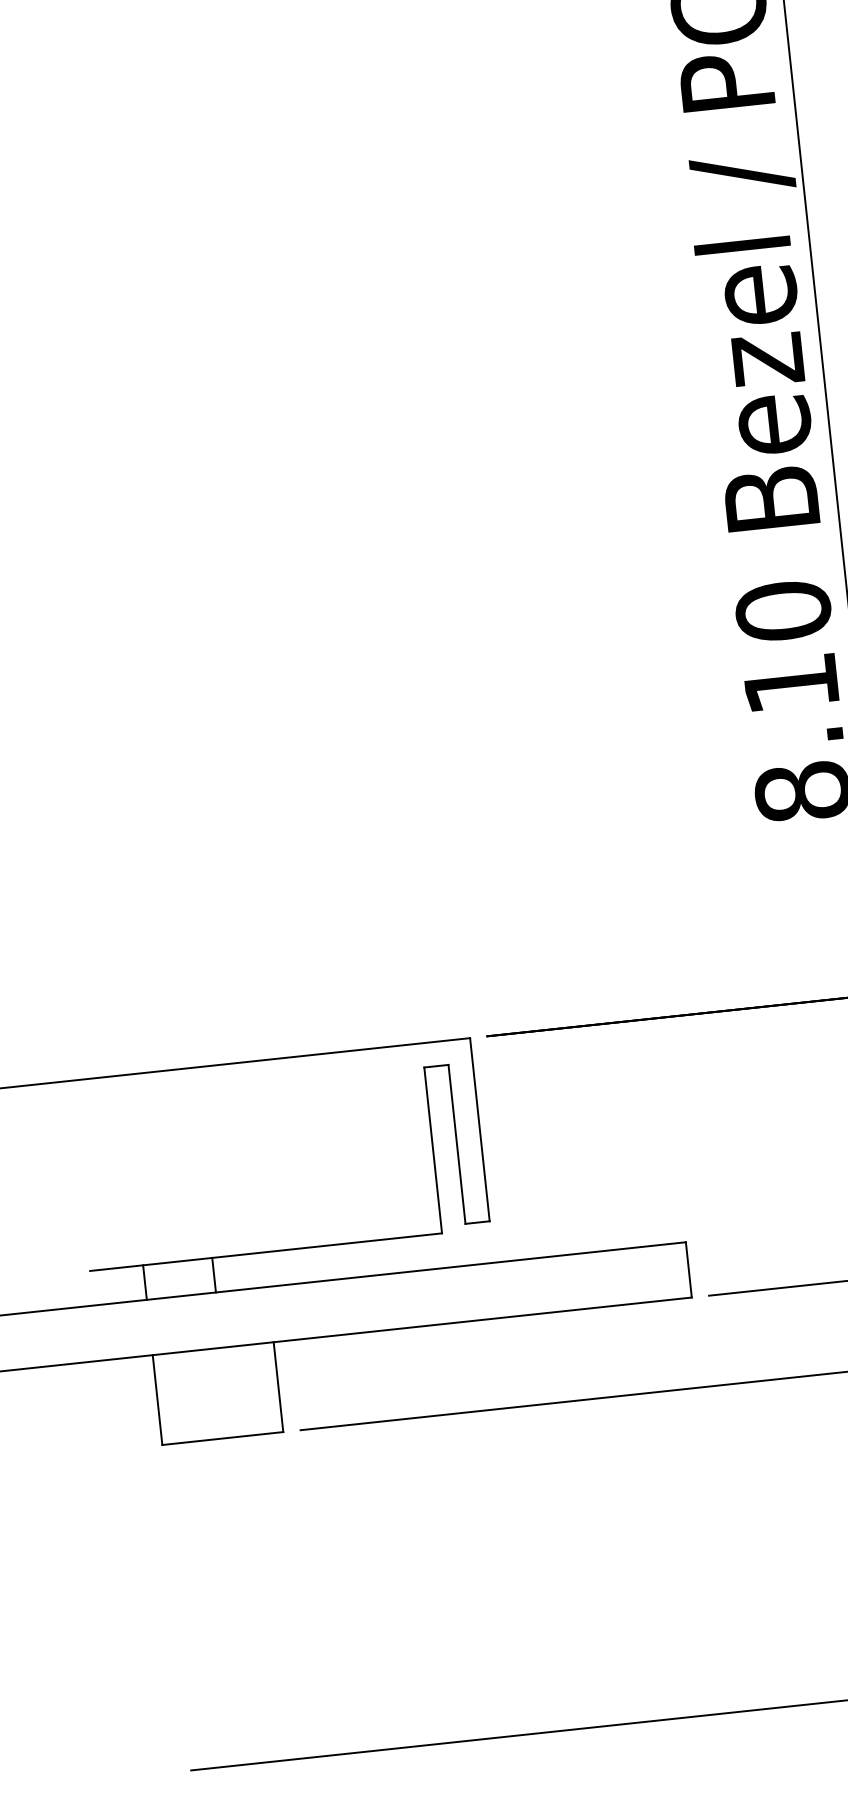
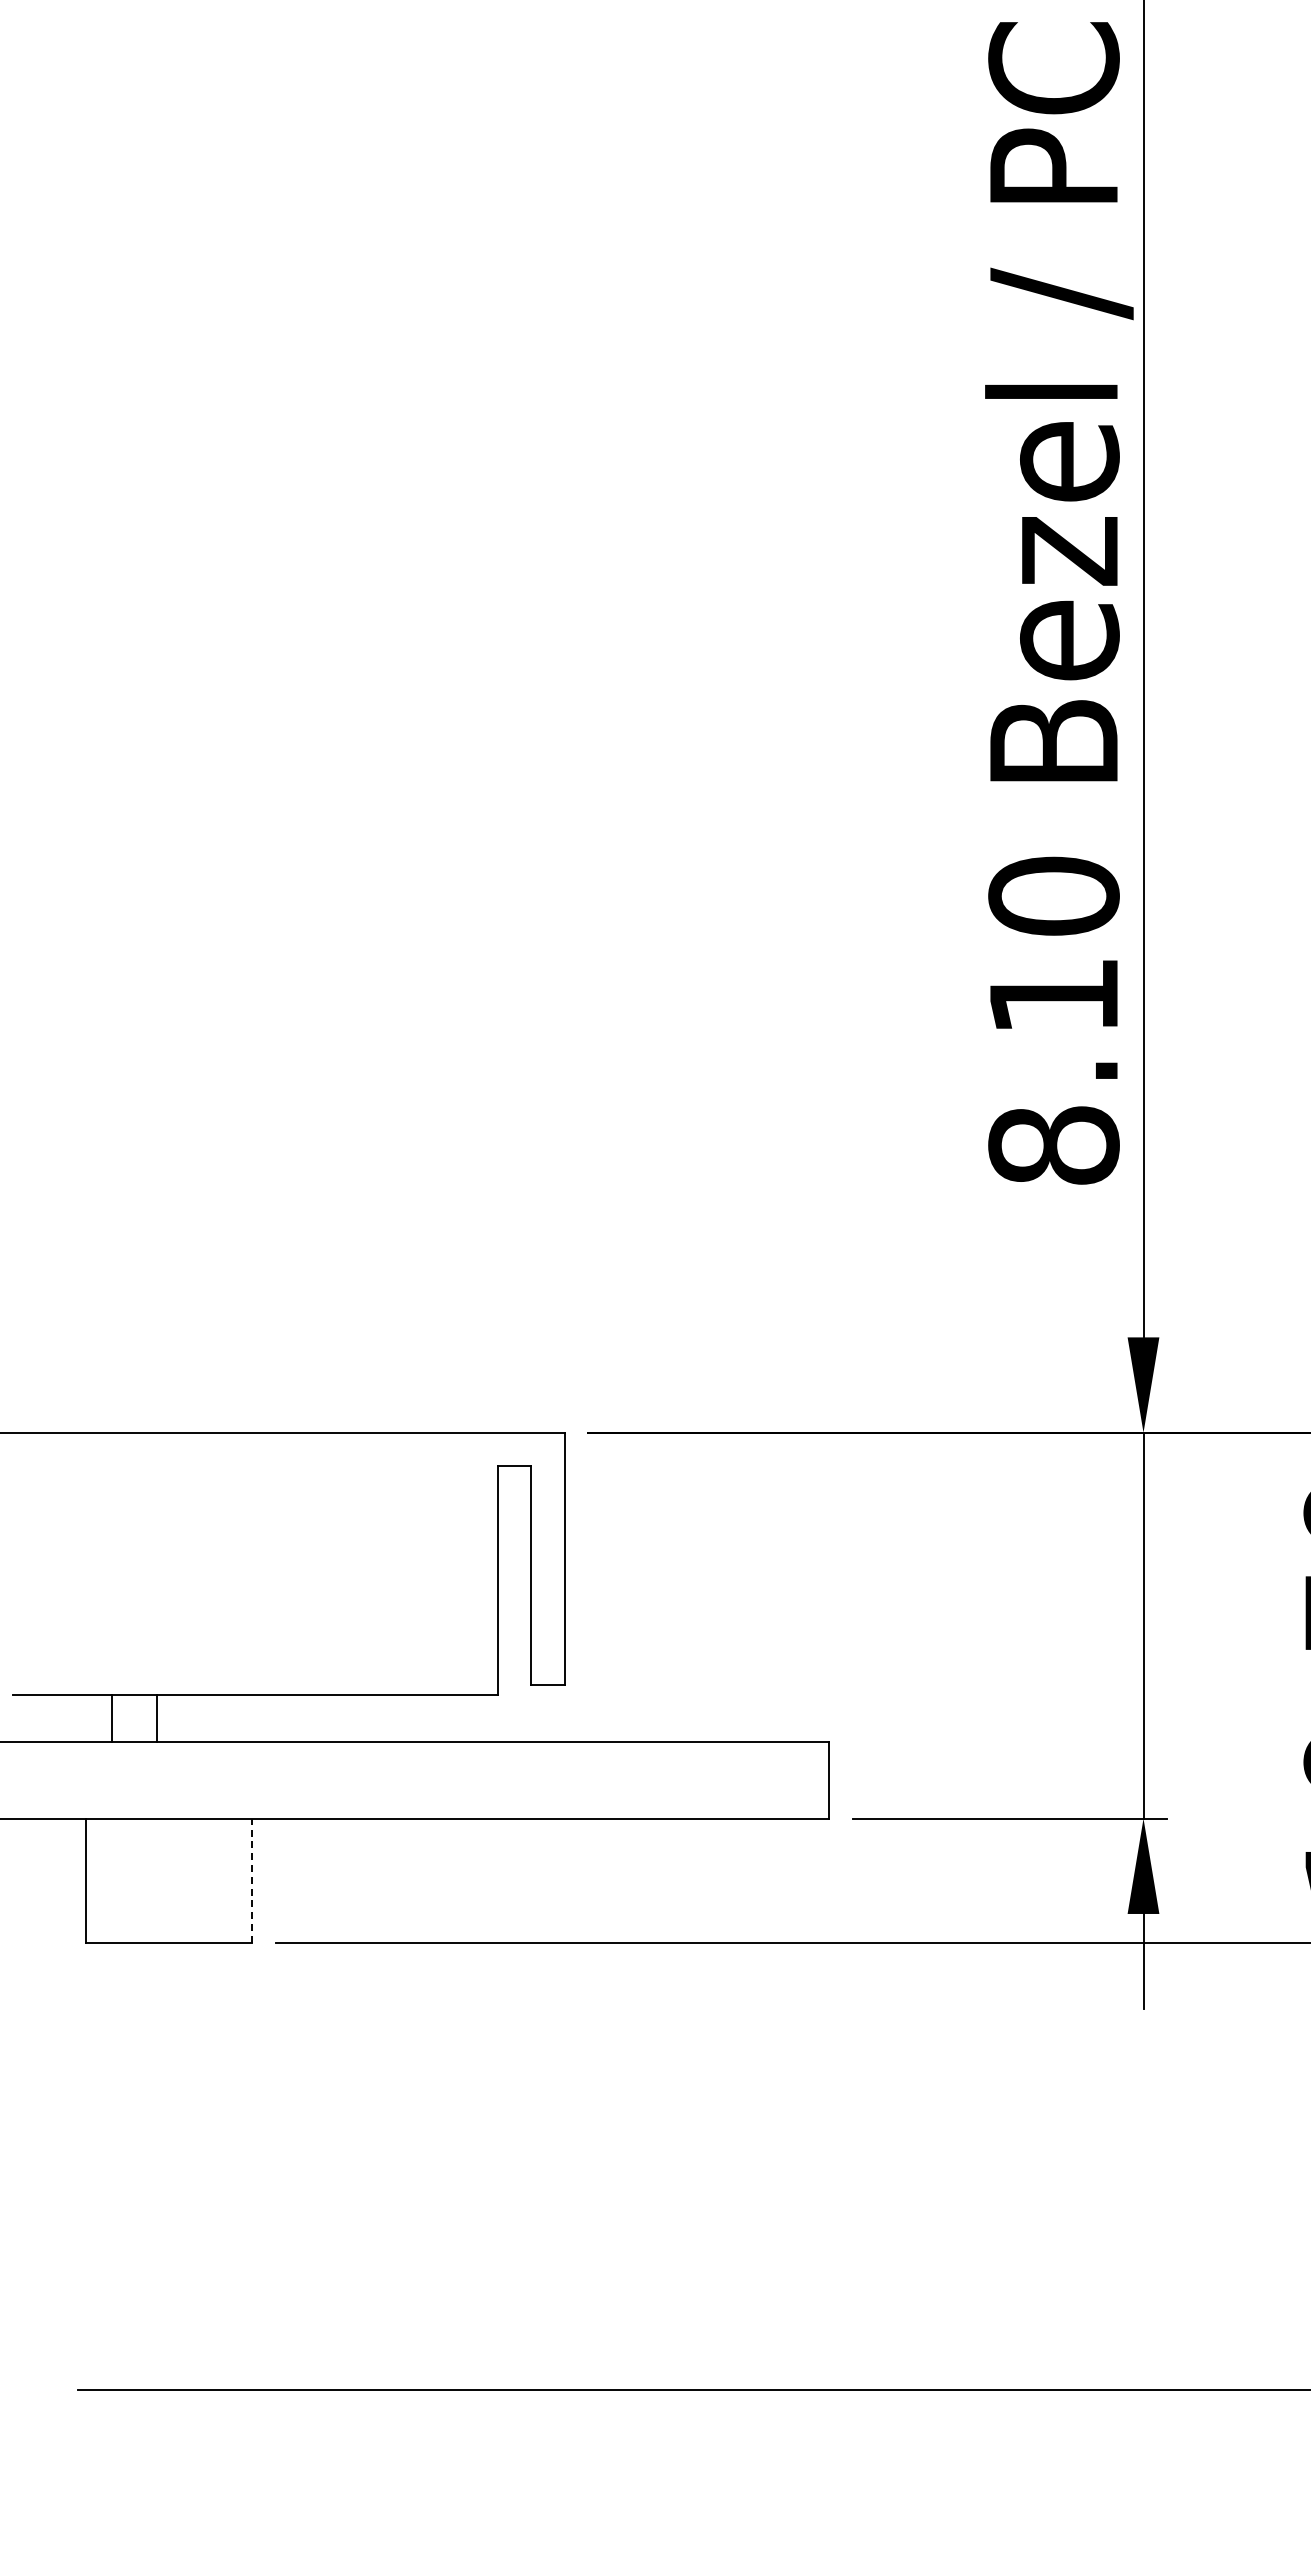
line: (213, 1275) -> (111, 1718), moved
line: (144, 1282) -> (156, 1718), moved
line: (278, 1387) -> (252, 1880), solid -> dashed

